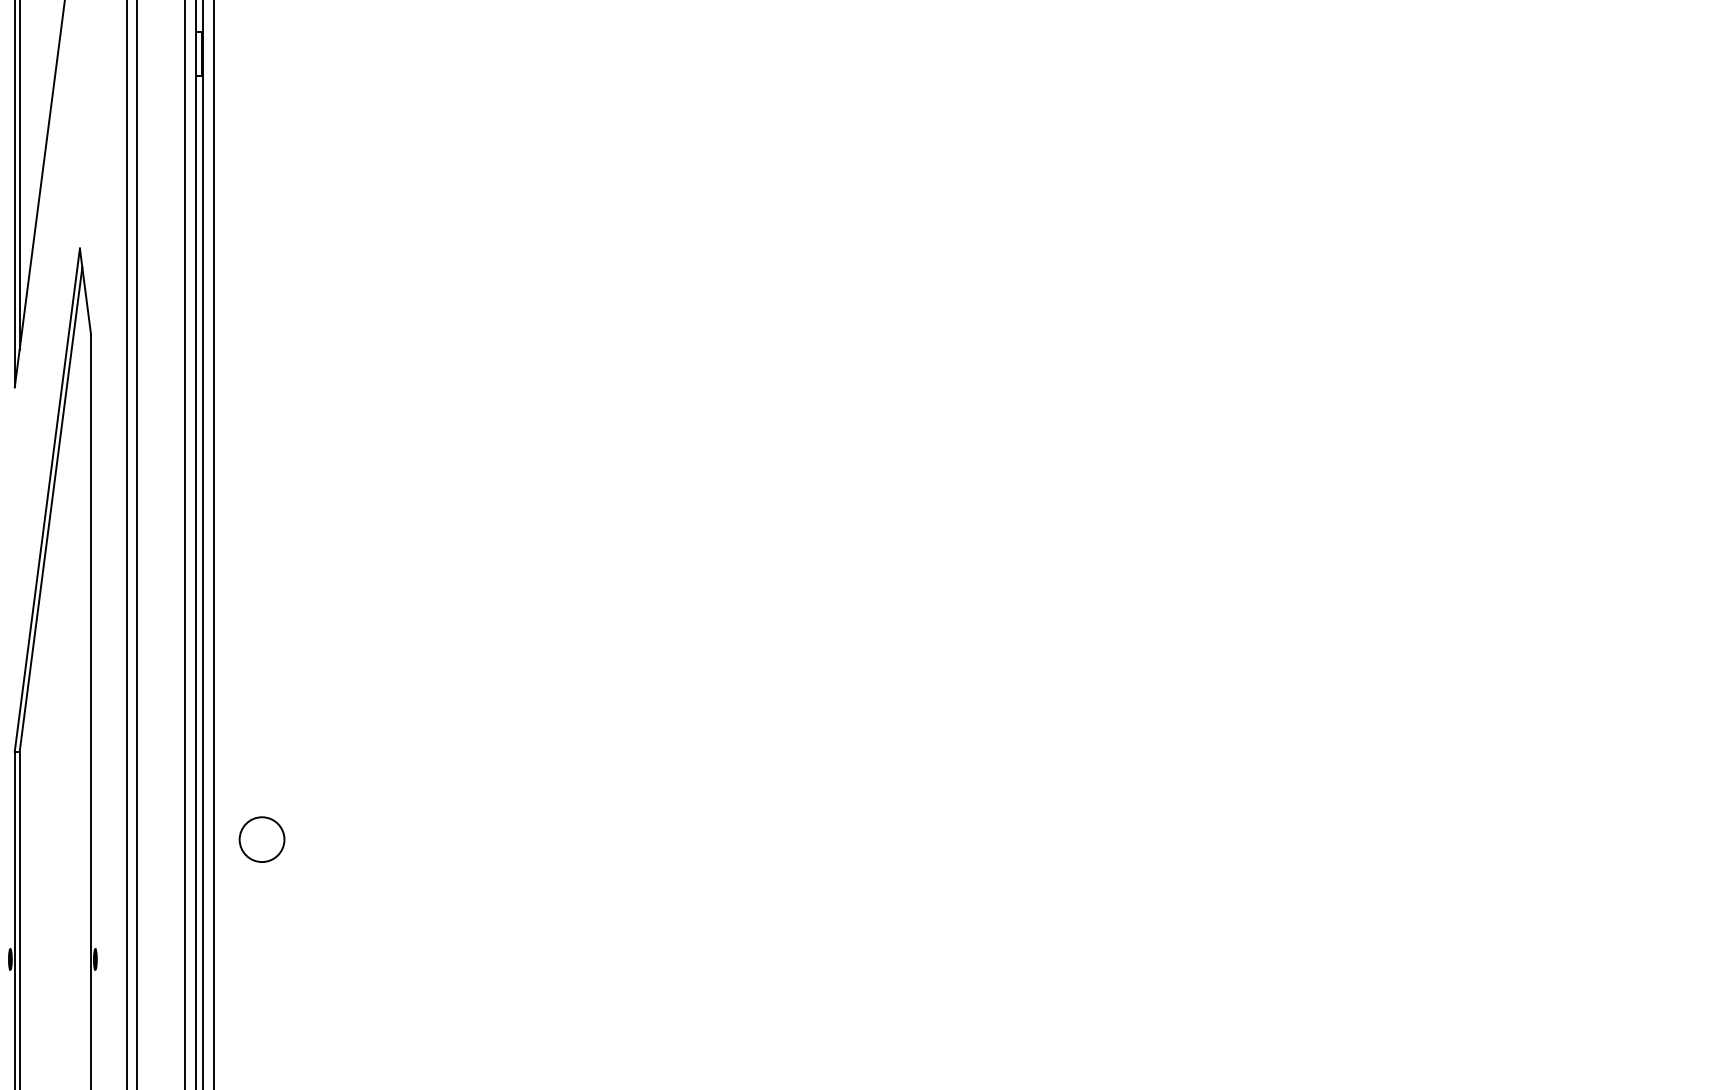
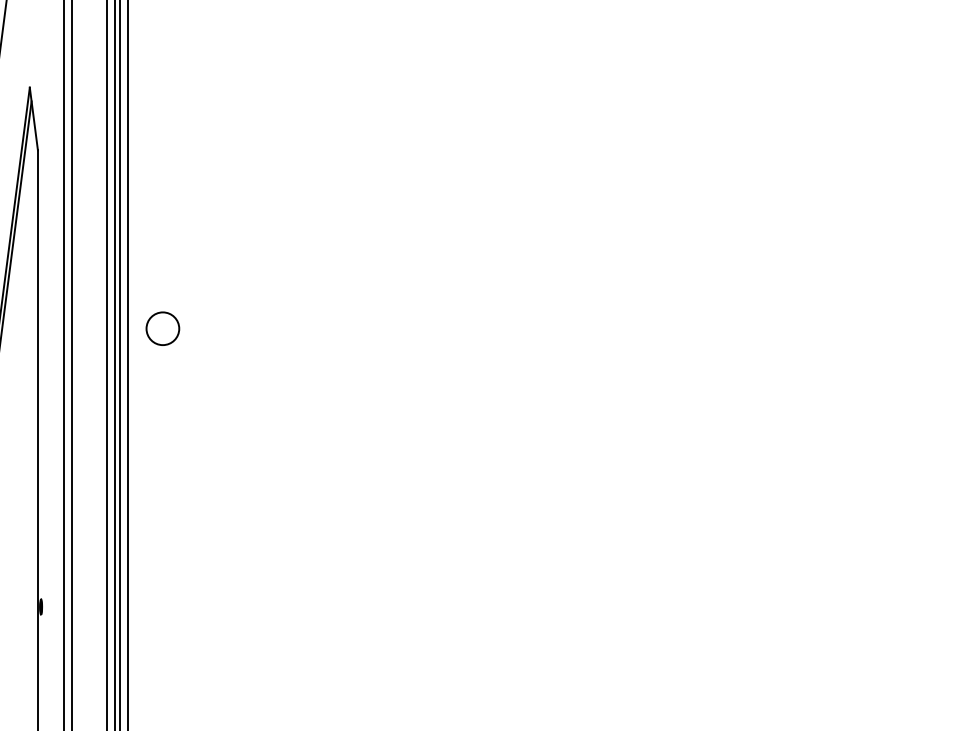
circle: (261, 839) -> (162, 328), moved

